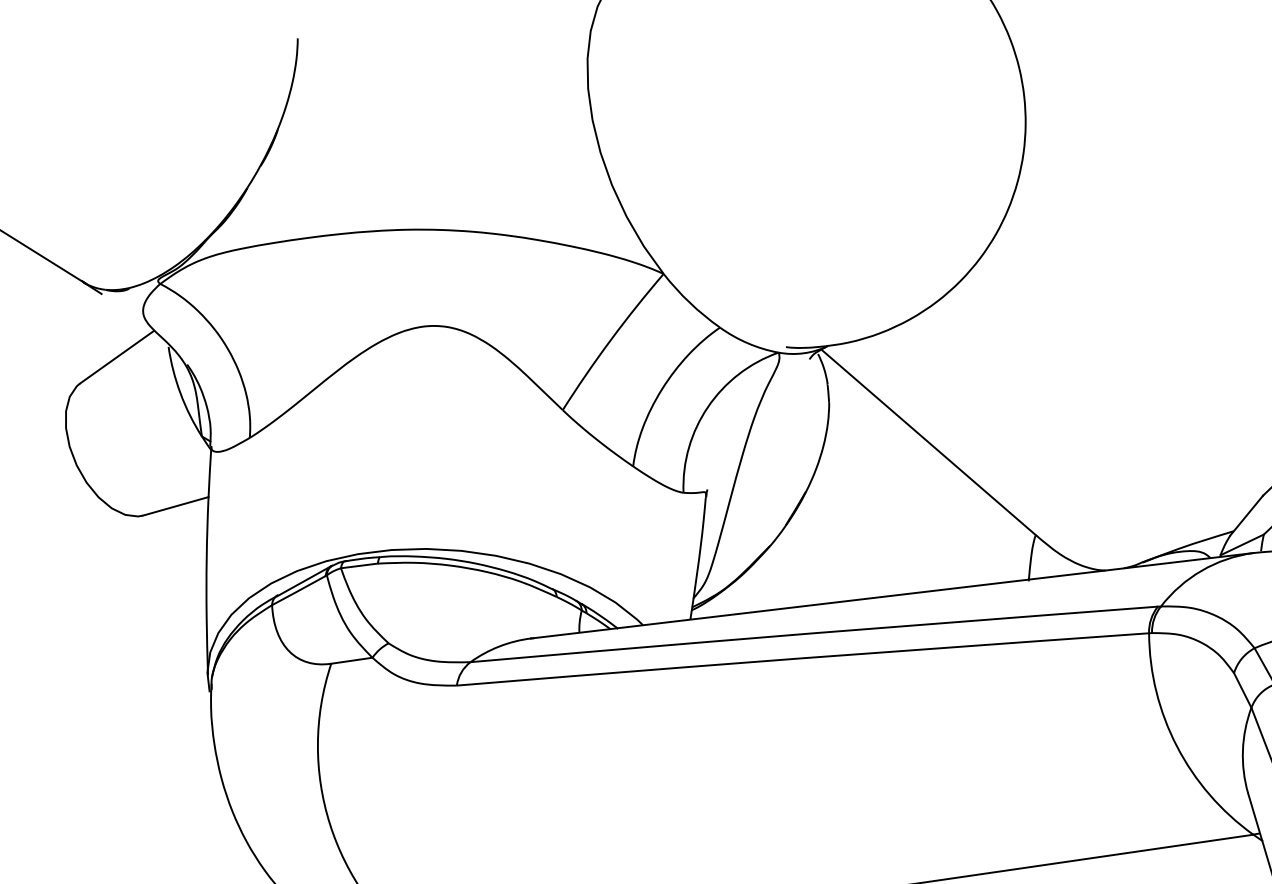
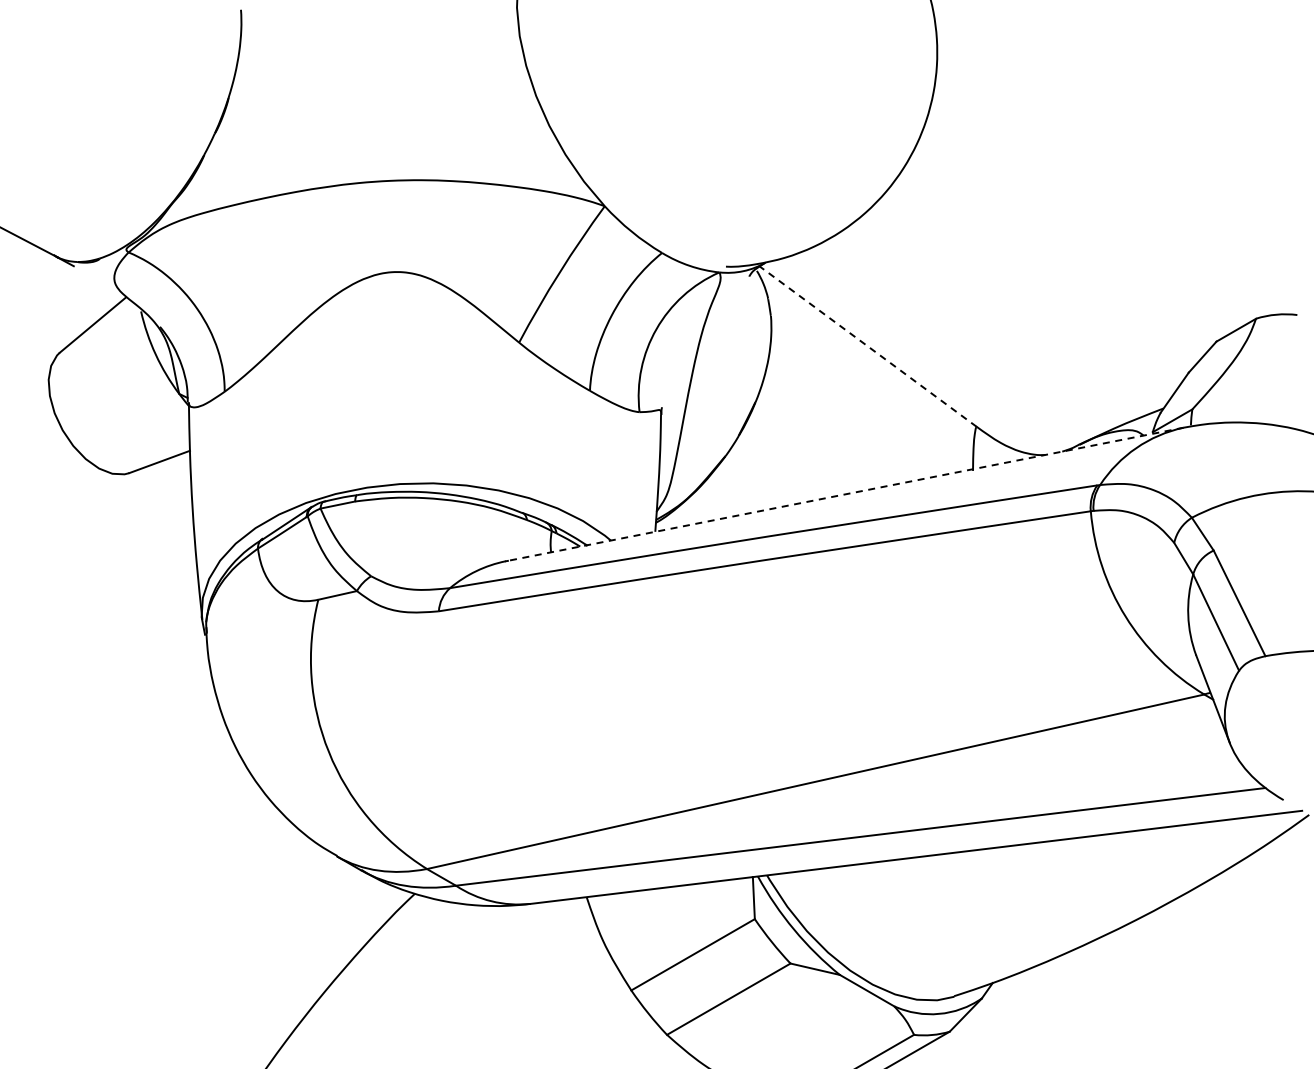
line: (929, 442) -> (868, 346), solid -> dashed
line: (891, 595) -> (844, 494), solid -> dashed

